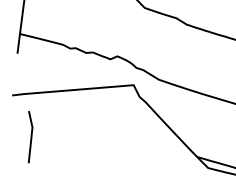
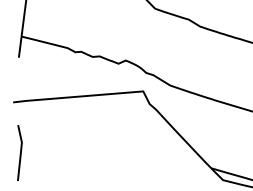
curve: (31, 136) -> (20, 152), moved

